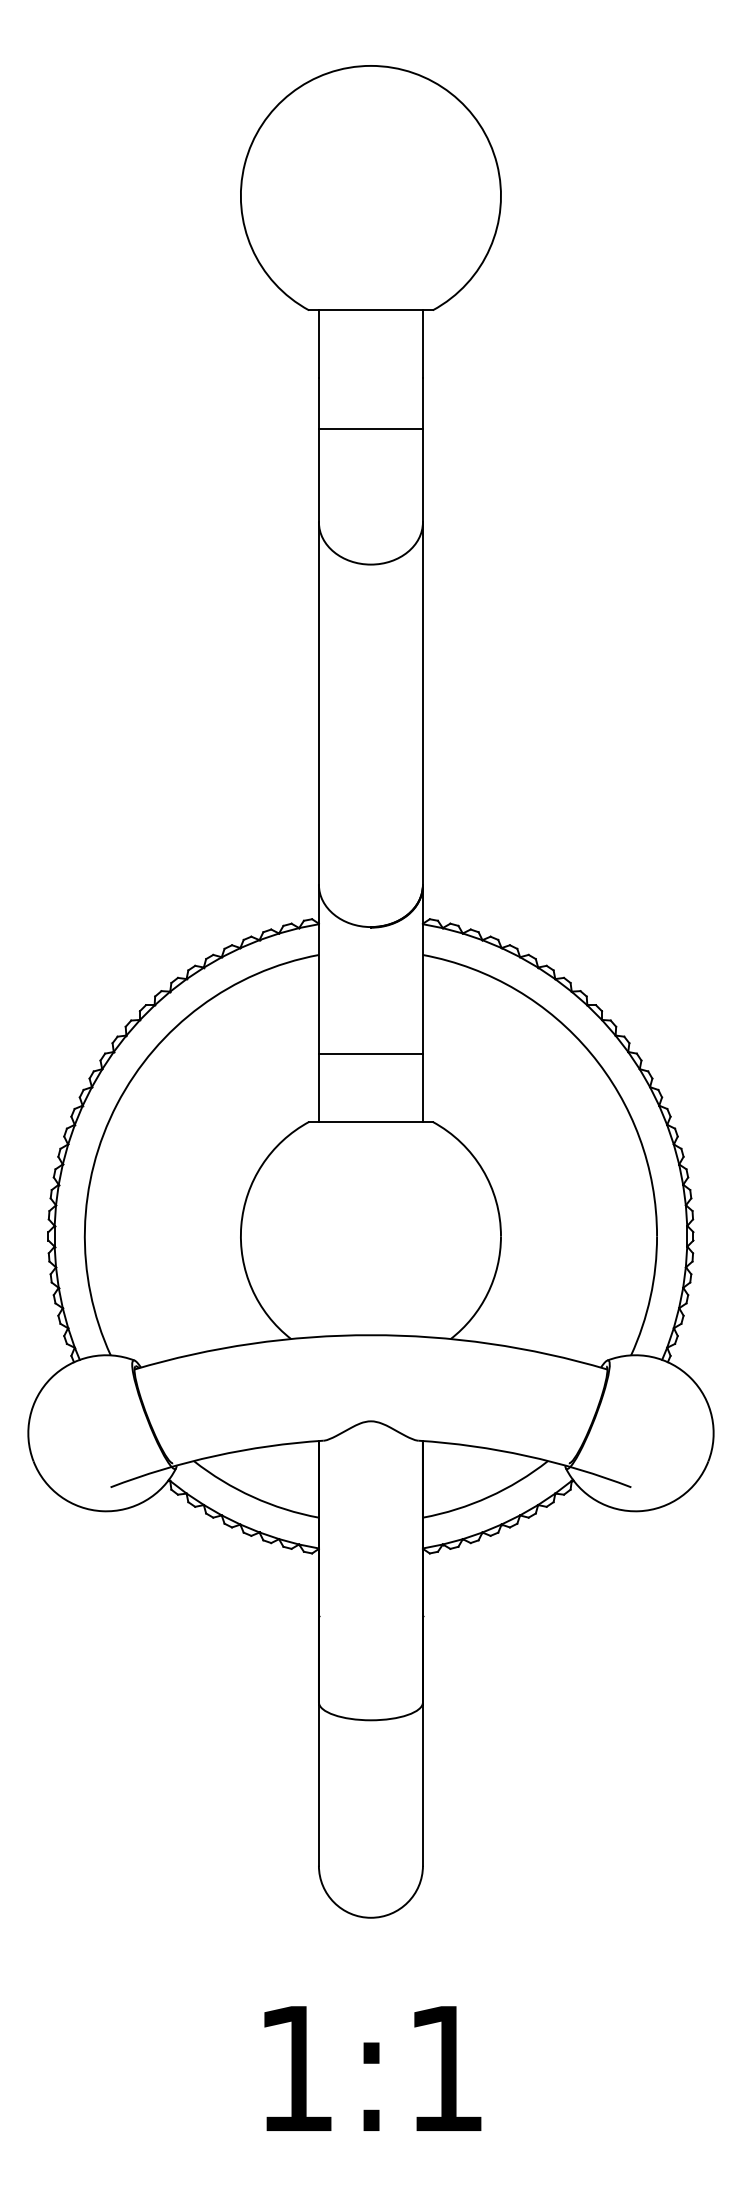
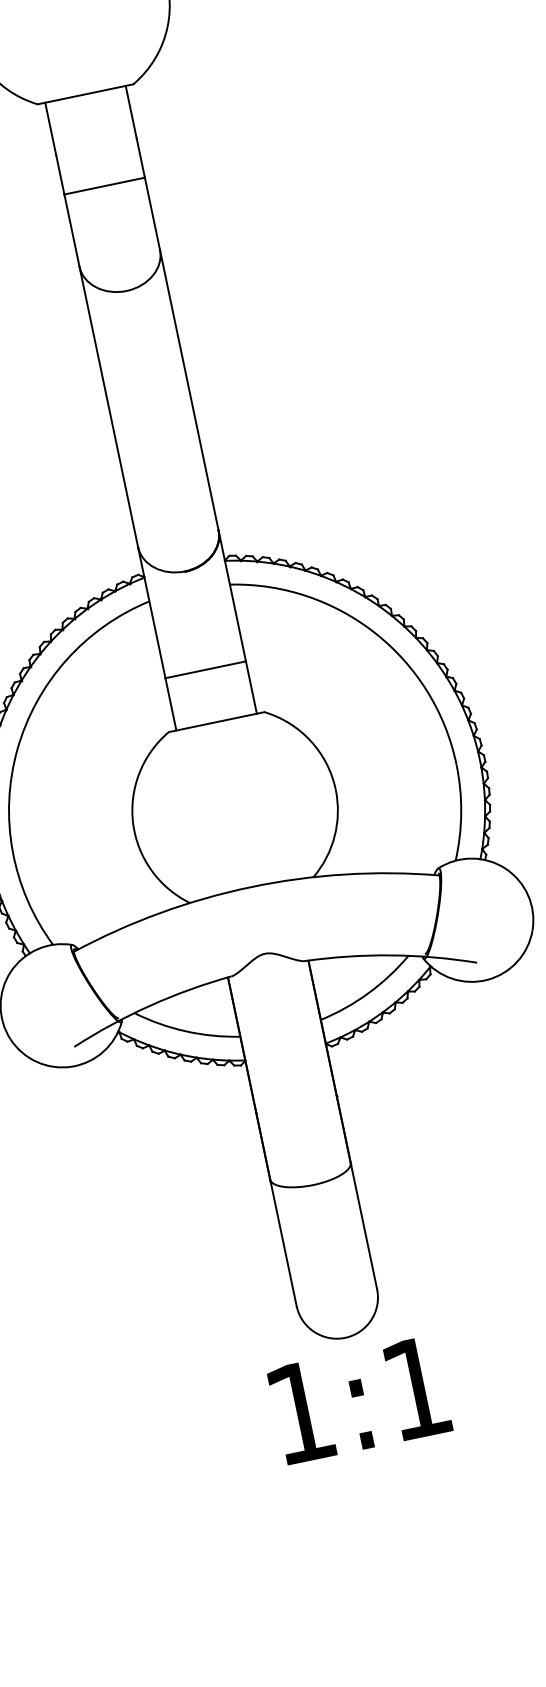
text: (372, 2068) -> (359, 1400), moved

